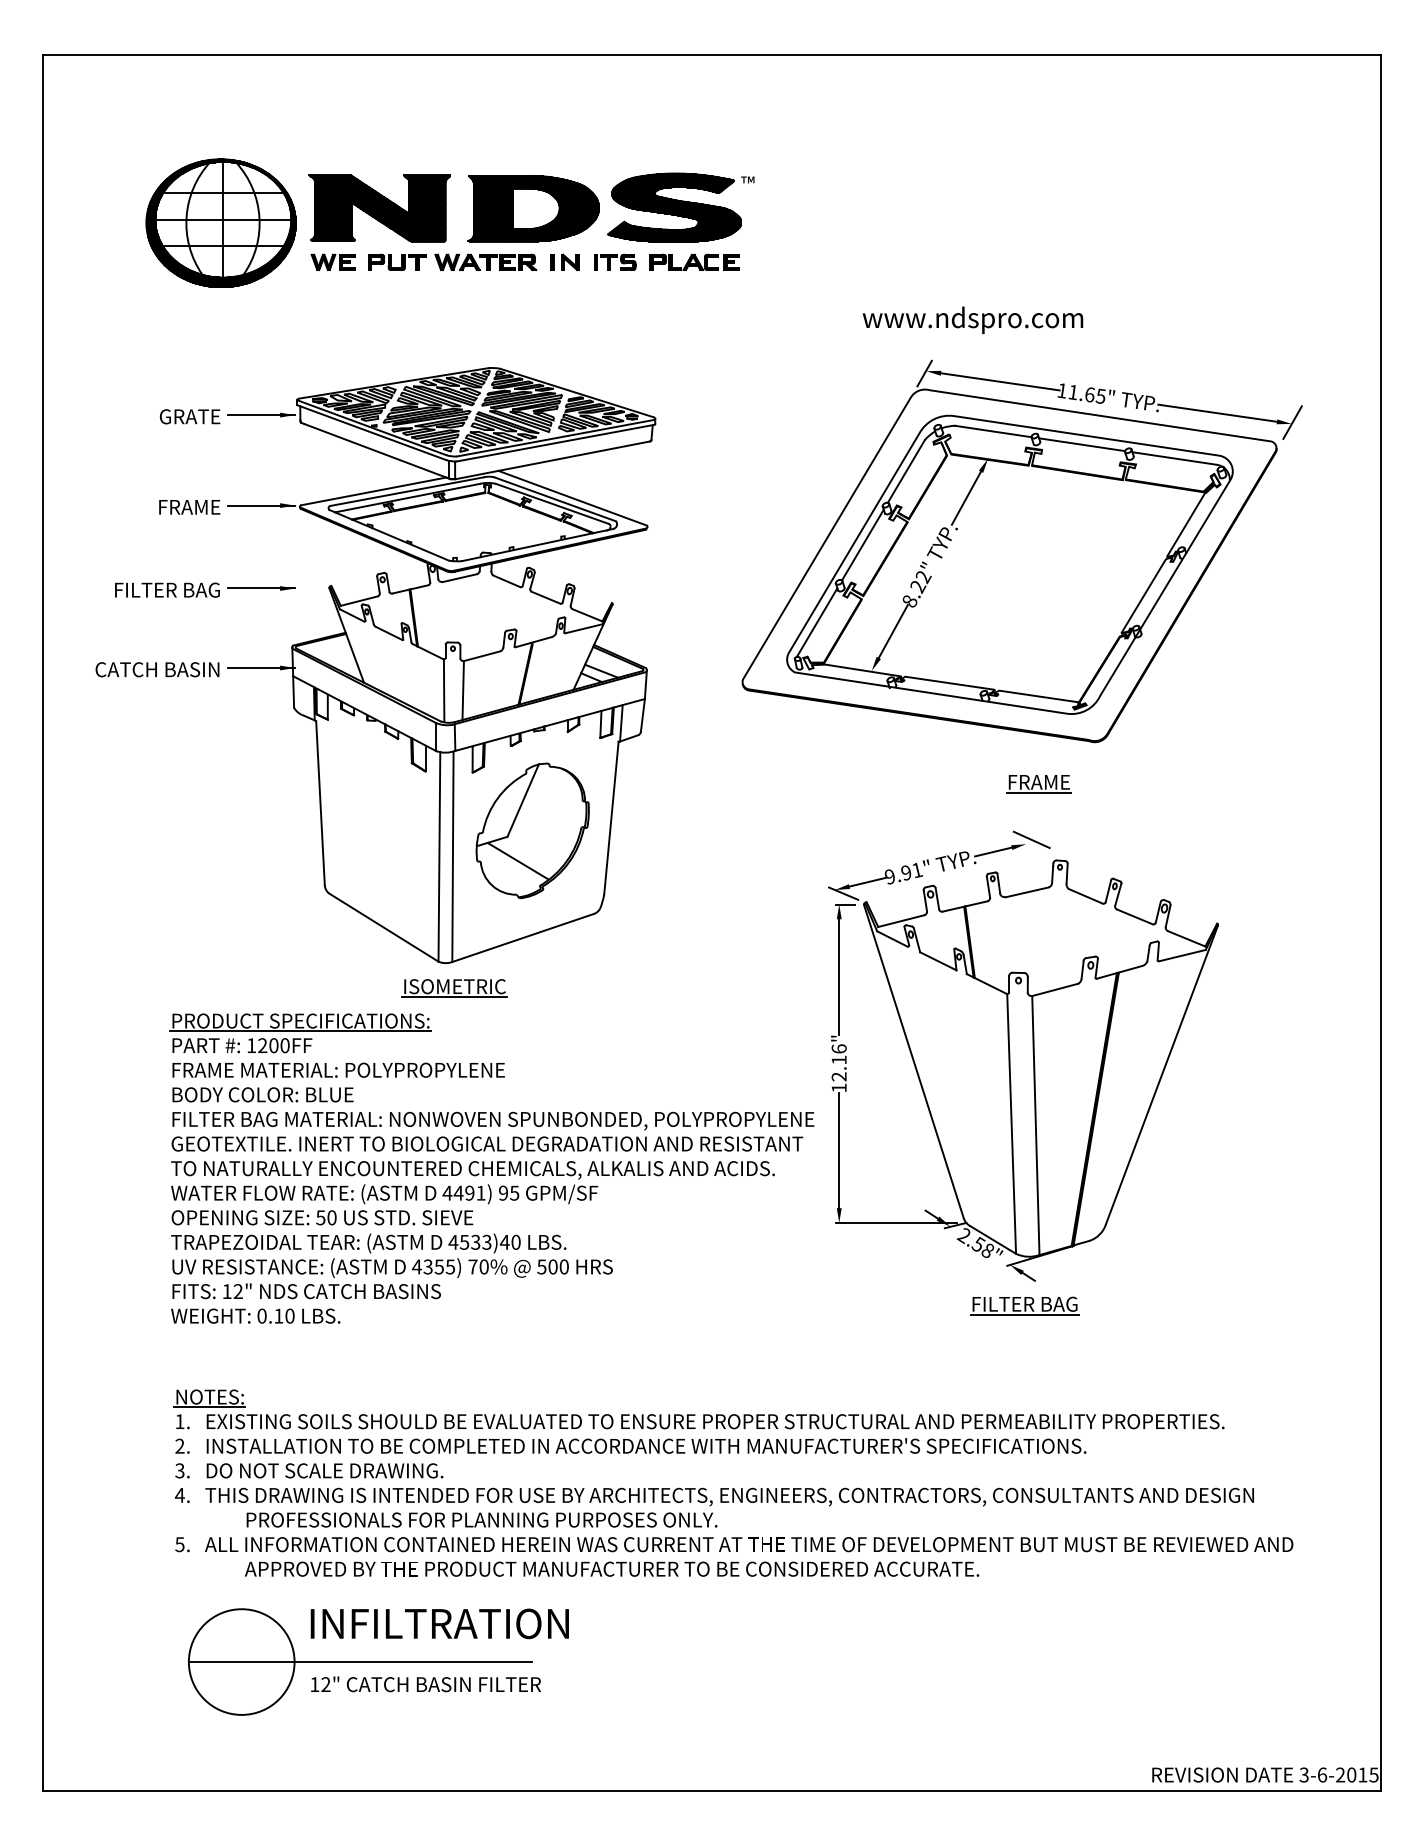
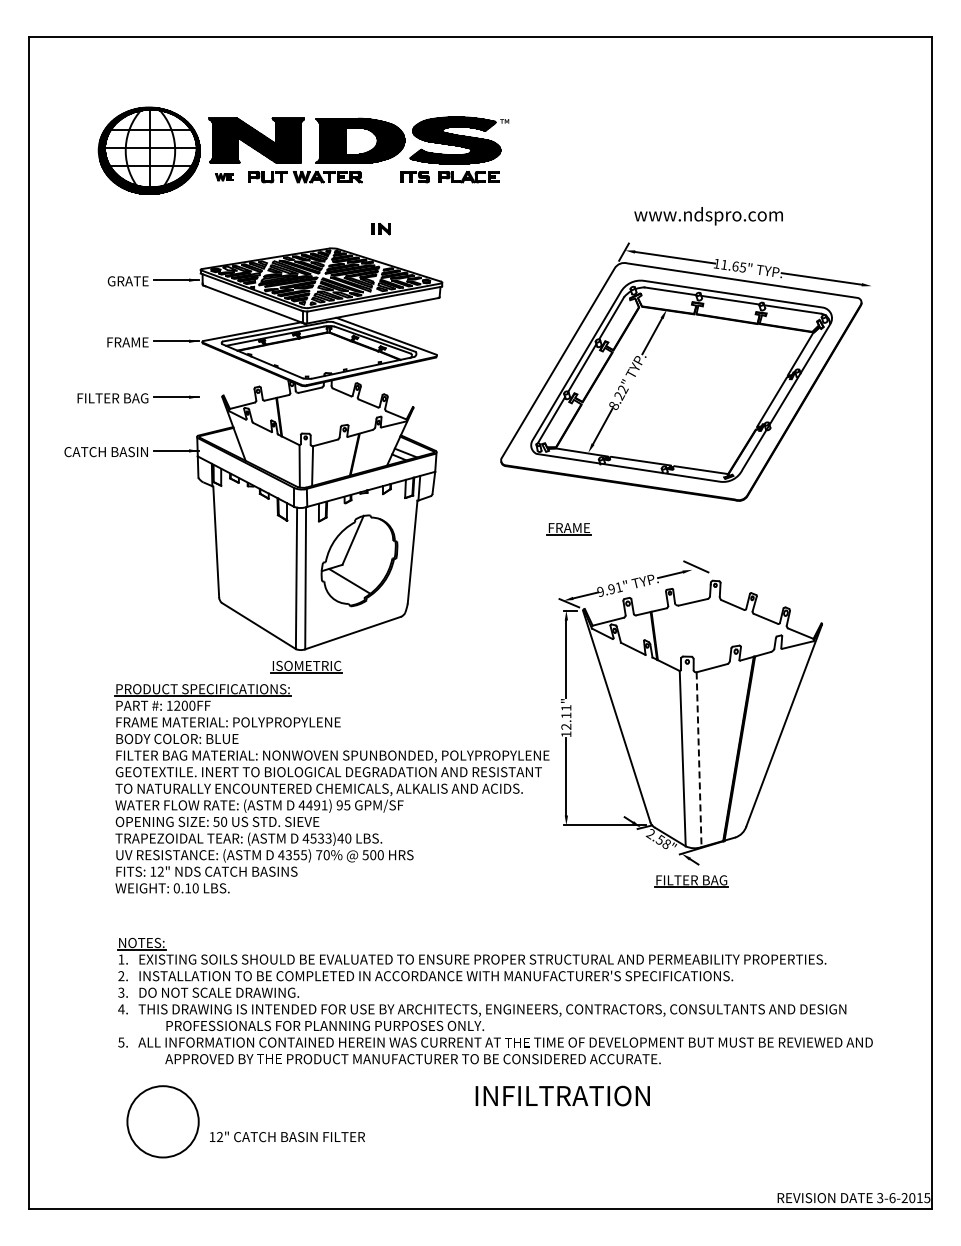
part: (332, 262) -> (224, 177), size x0.6
part: (563, 262) -> (380, 229), moved
text: (972, 320) -> (708, 216), moved
line: (1292, 422) -> (872, 285), removed
part: (1037, 784) -> (568, 529), moved
text: (839, 1048) -> (566, 707), 12.16" -> 12.11"
line: (1036, 1126) -> (699, 760), solid -> dashed
text: (439, 1623) -> (562, 1095), moved
line: (360, 1661) -> (243, 1121), removed

